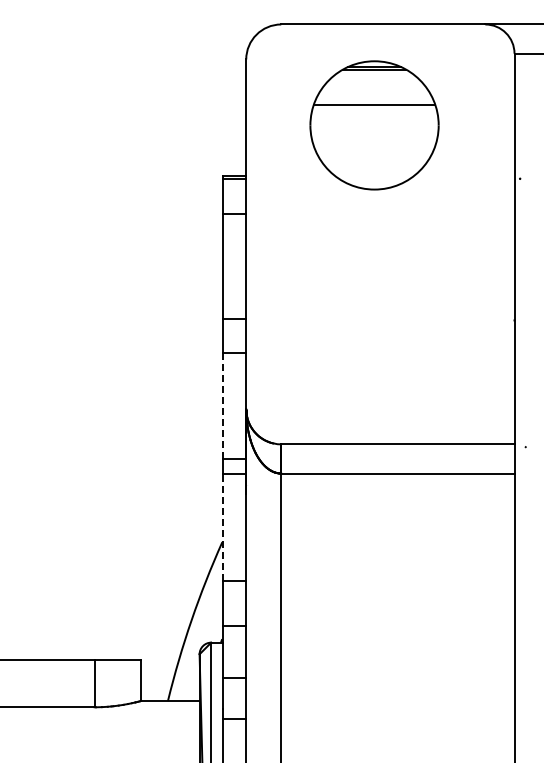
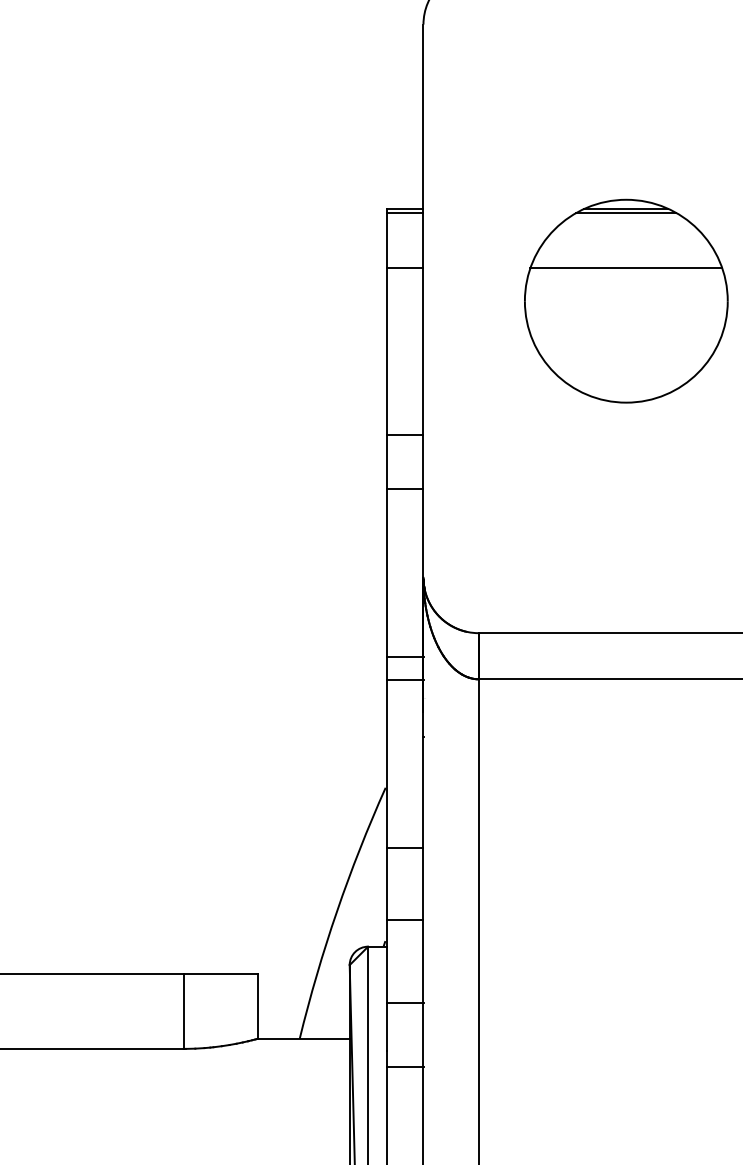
part: (374, 125) -> (626, 301), moved
line: (222, 405) -> (385, 571), dashed -> solid
line: (222, 526) -> (385, 763), dashed -> solid

